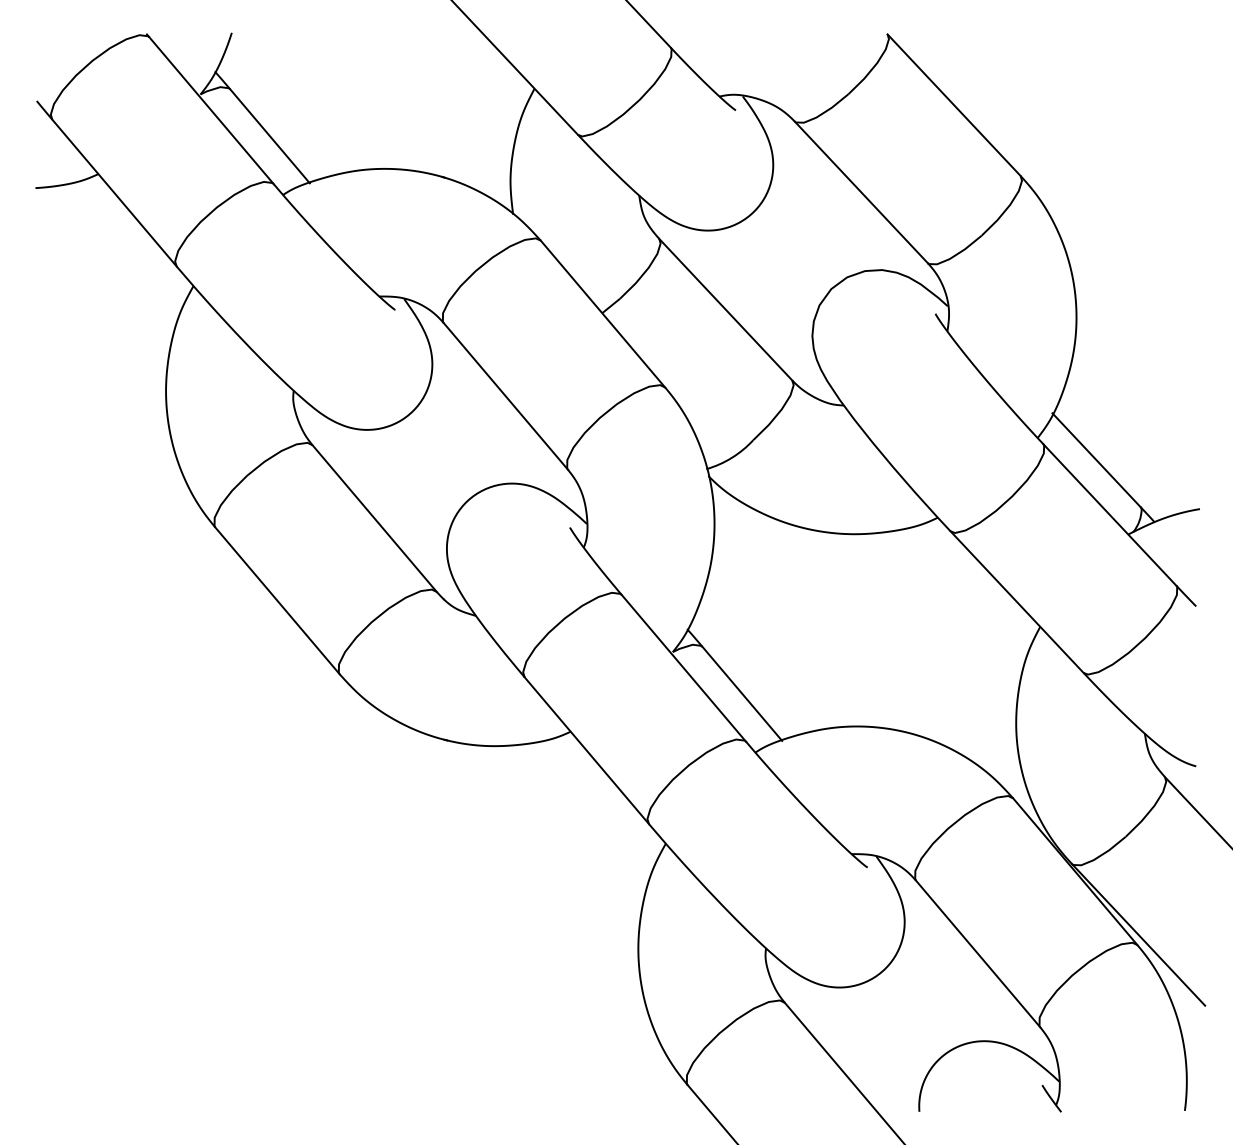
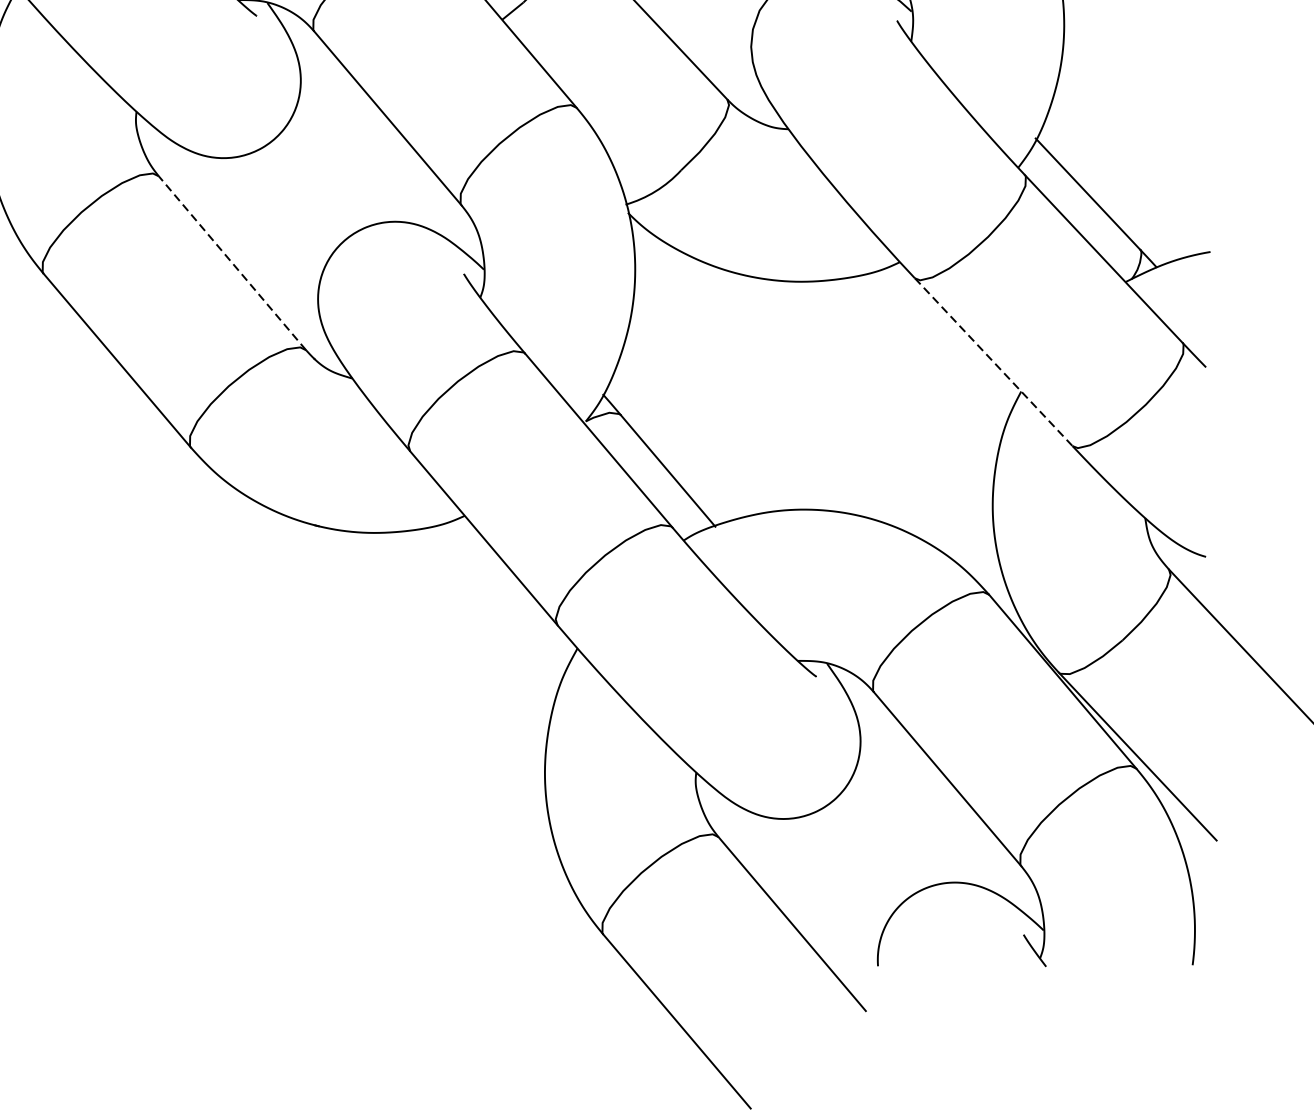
line: (374, 518) -> (232, 263), solid -> dashed
line: (1017, 602) -> (994, 362), solid -> dashed

